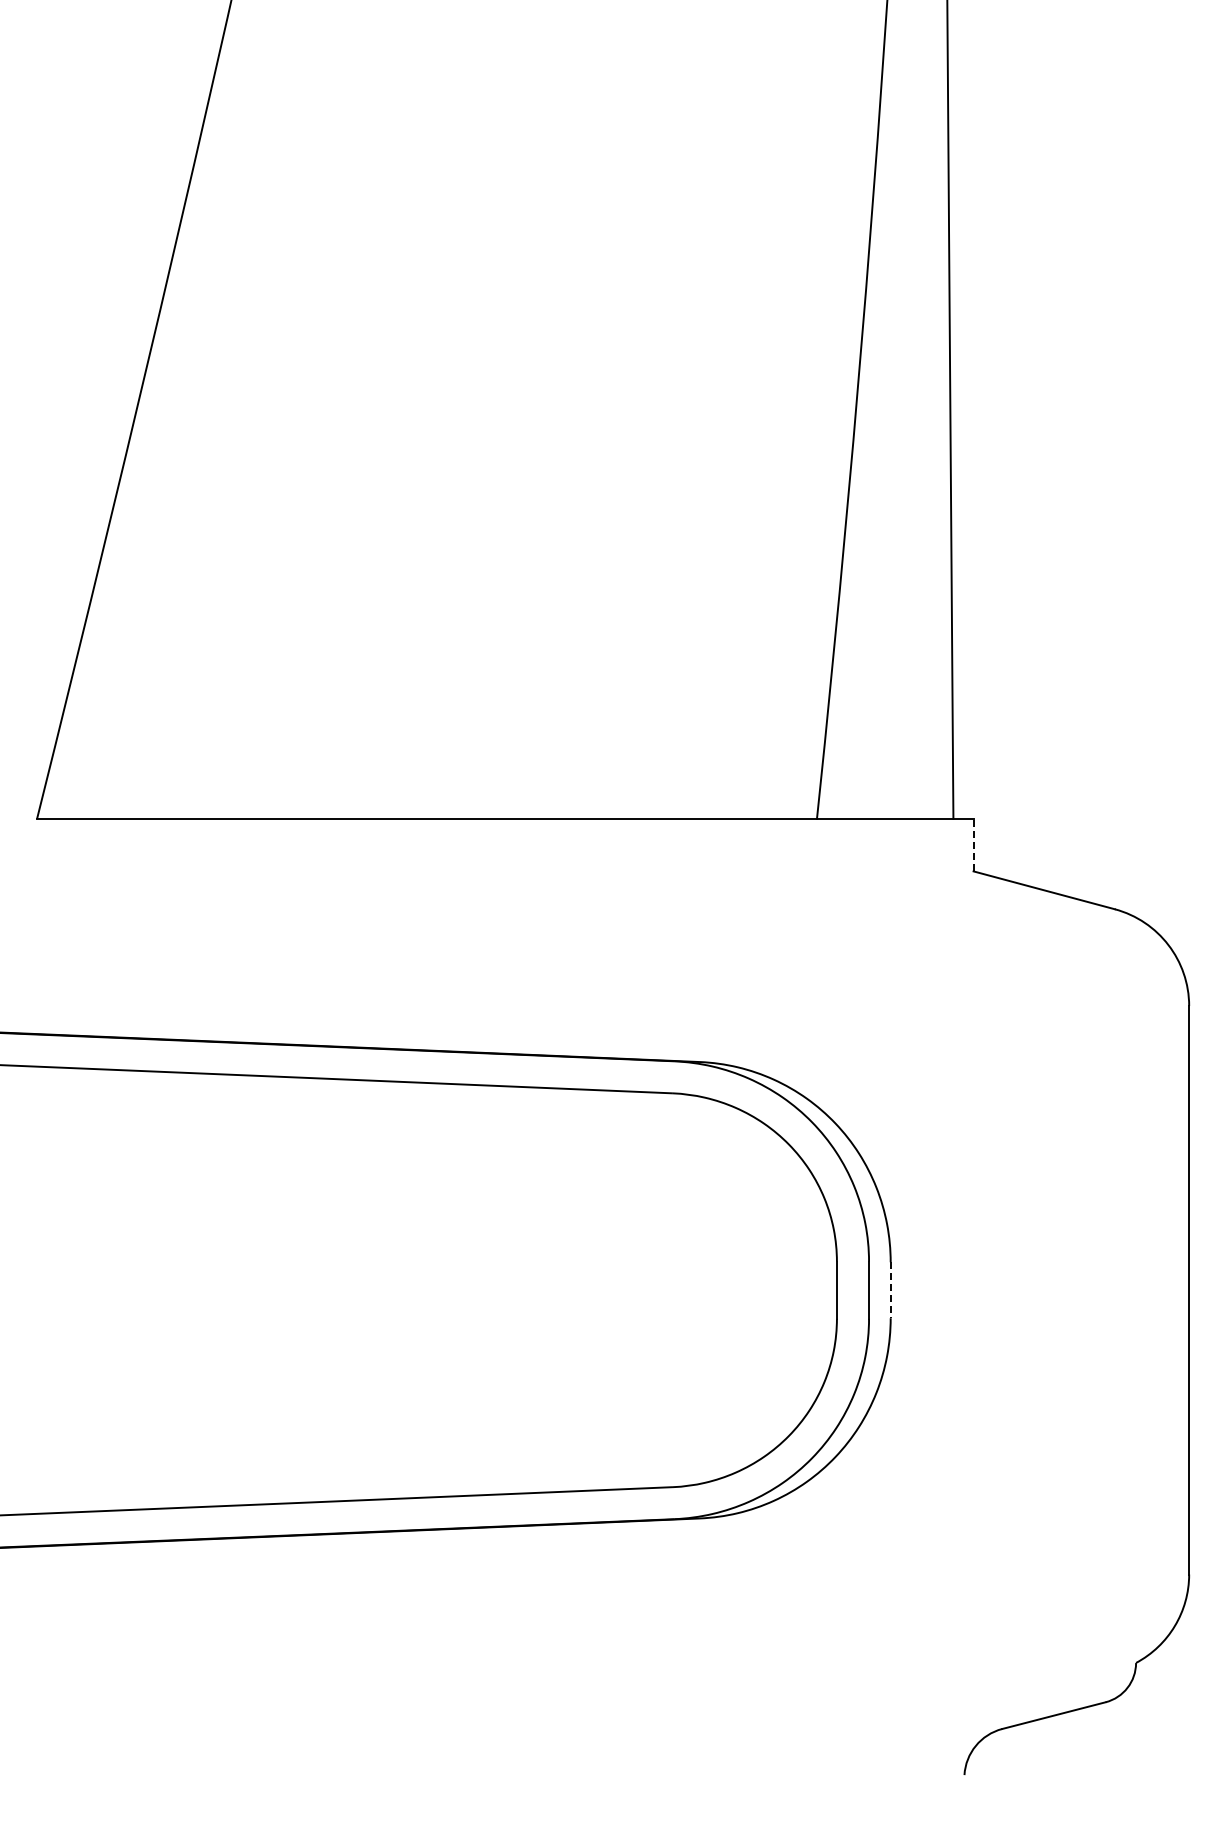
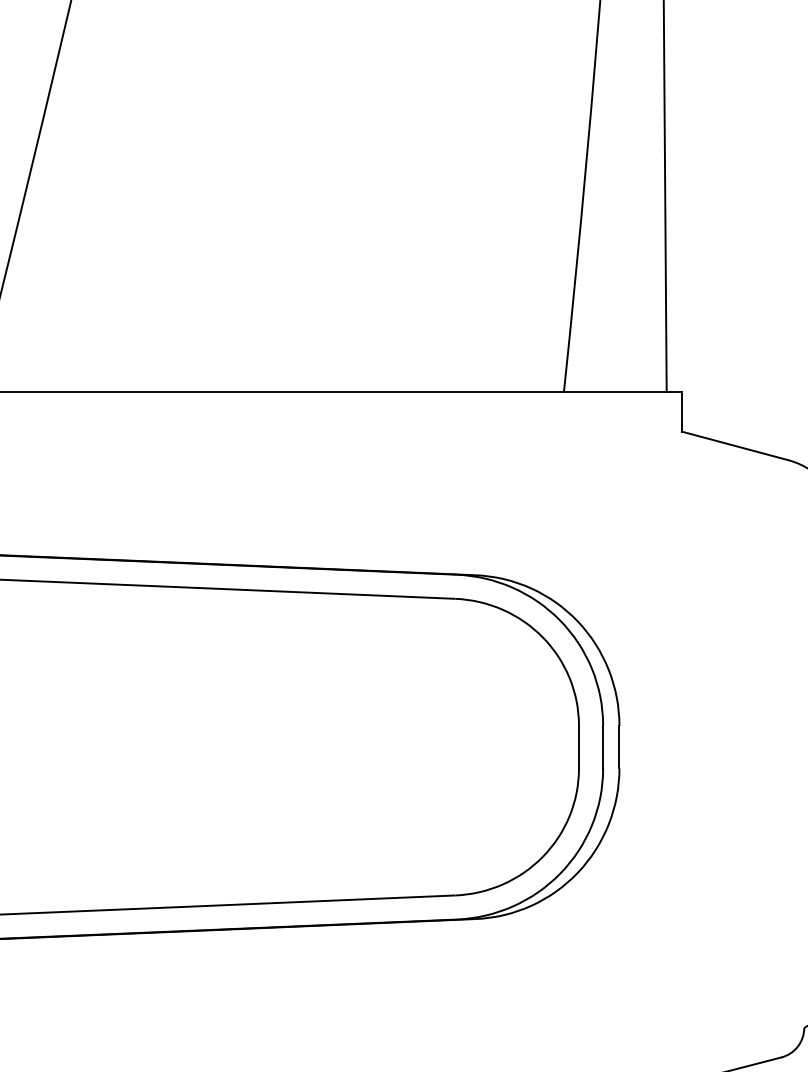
line: (973, 844) -> (681, 411), dashed -> solid
line: (890, 1290) -> (619, 747), dashed -> solid

